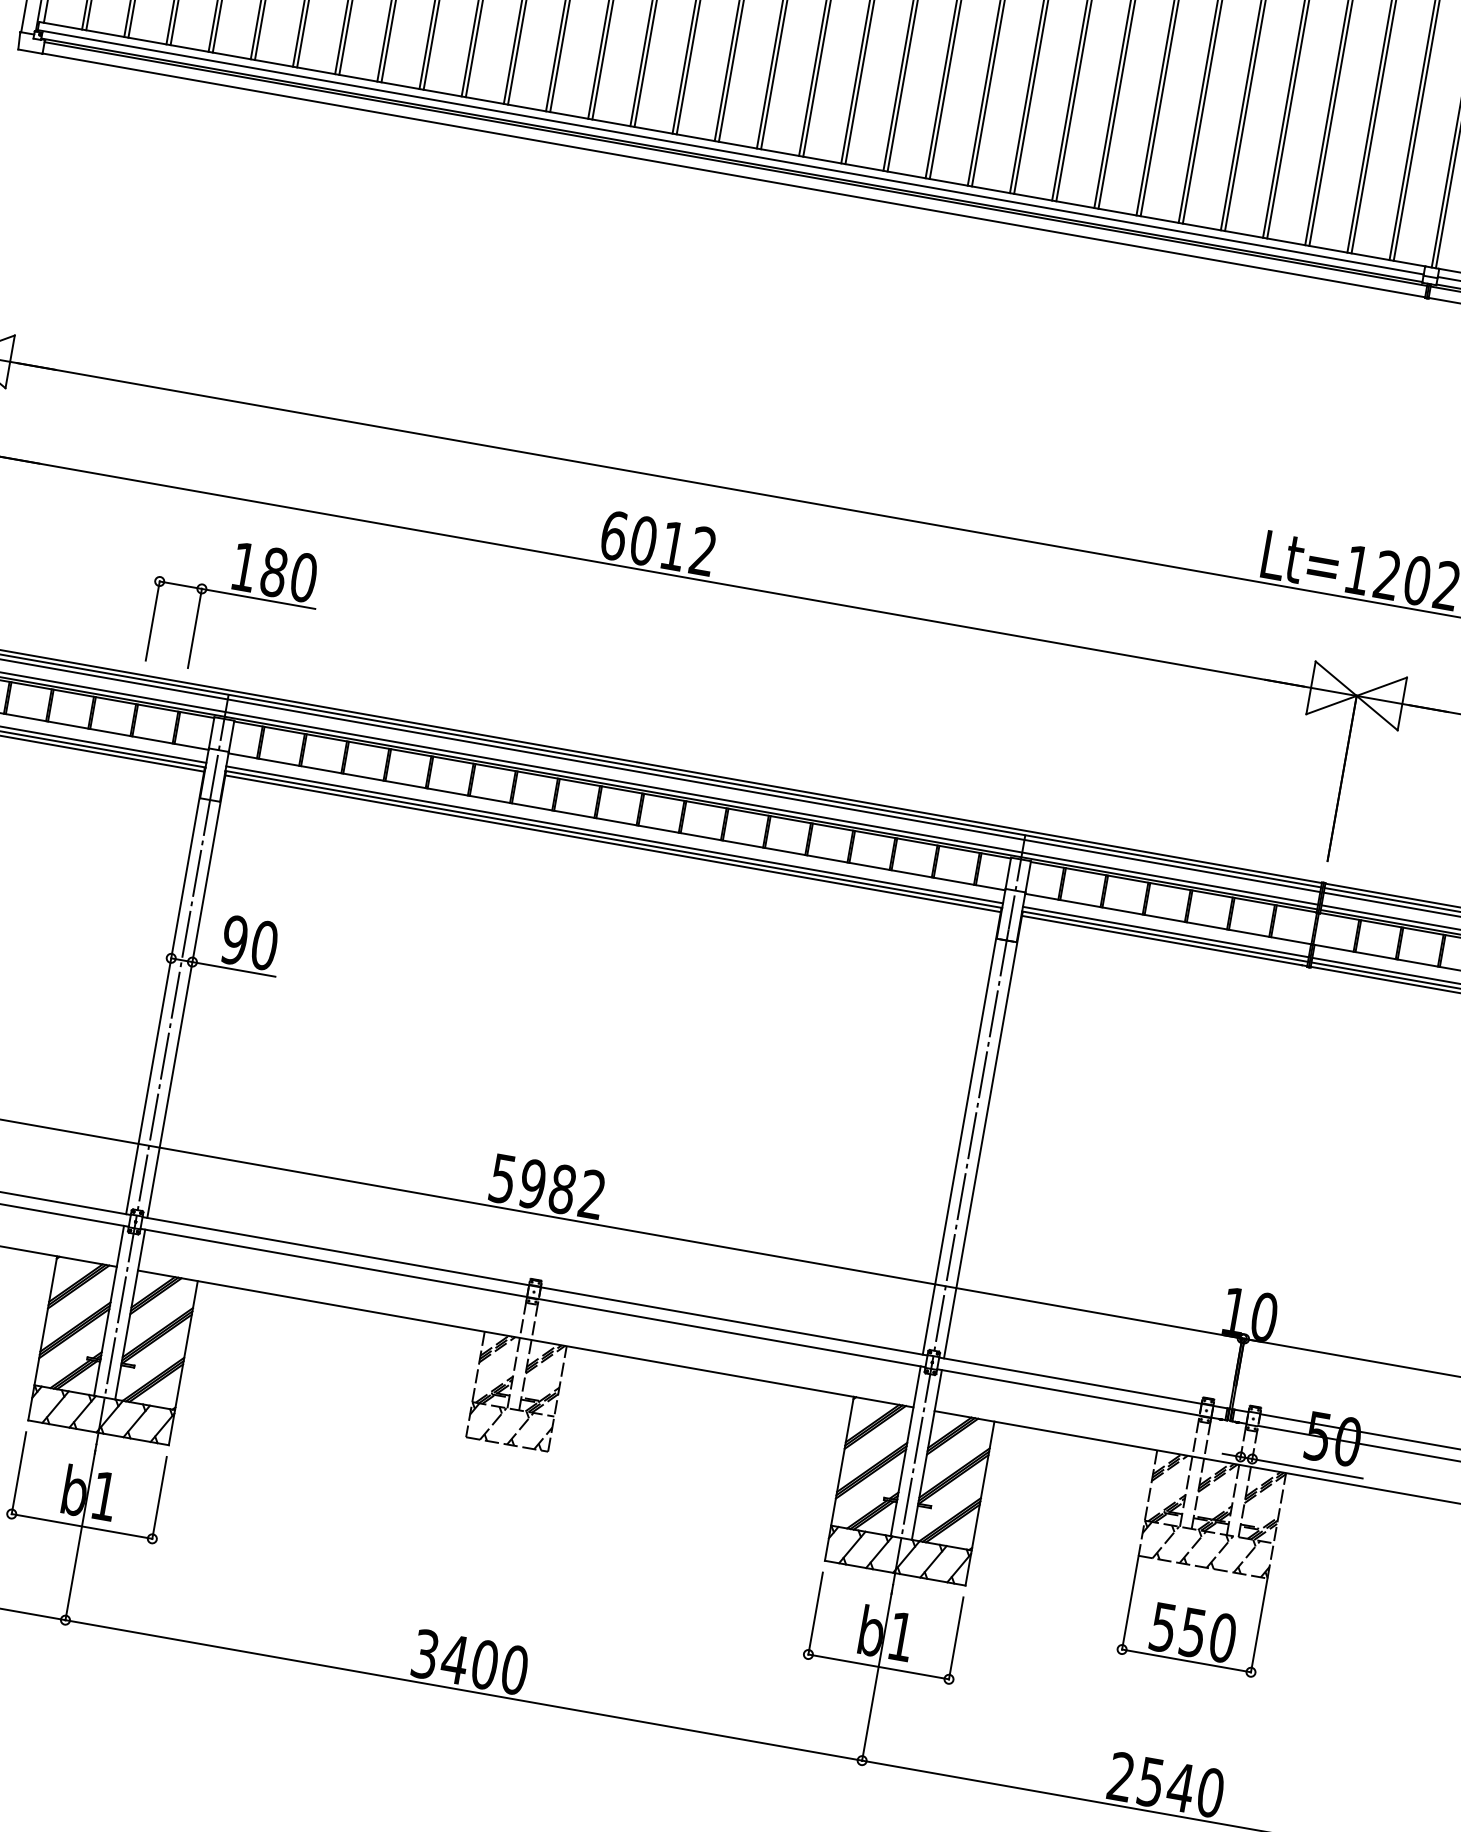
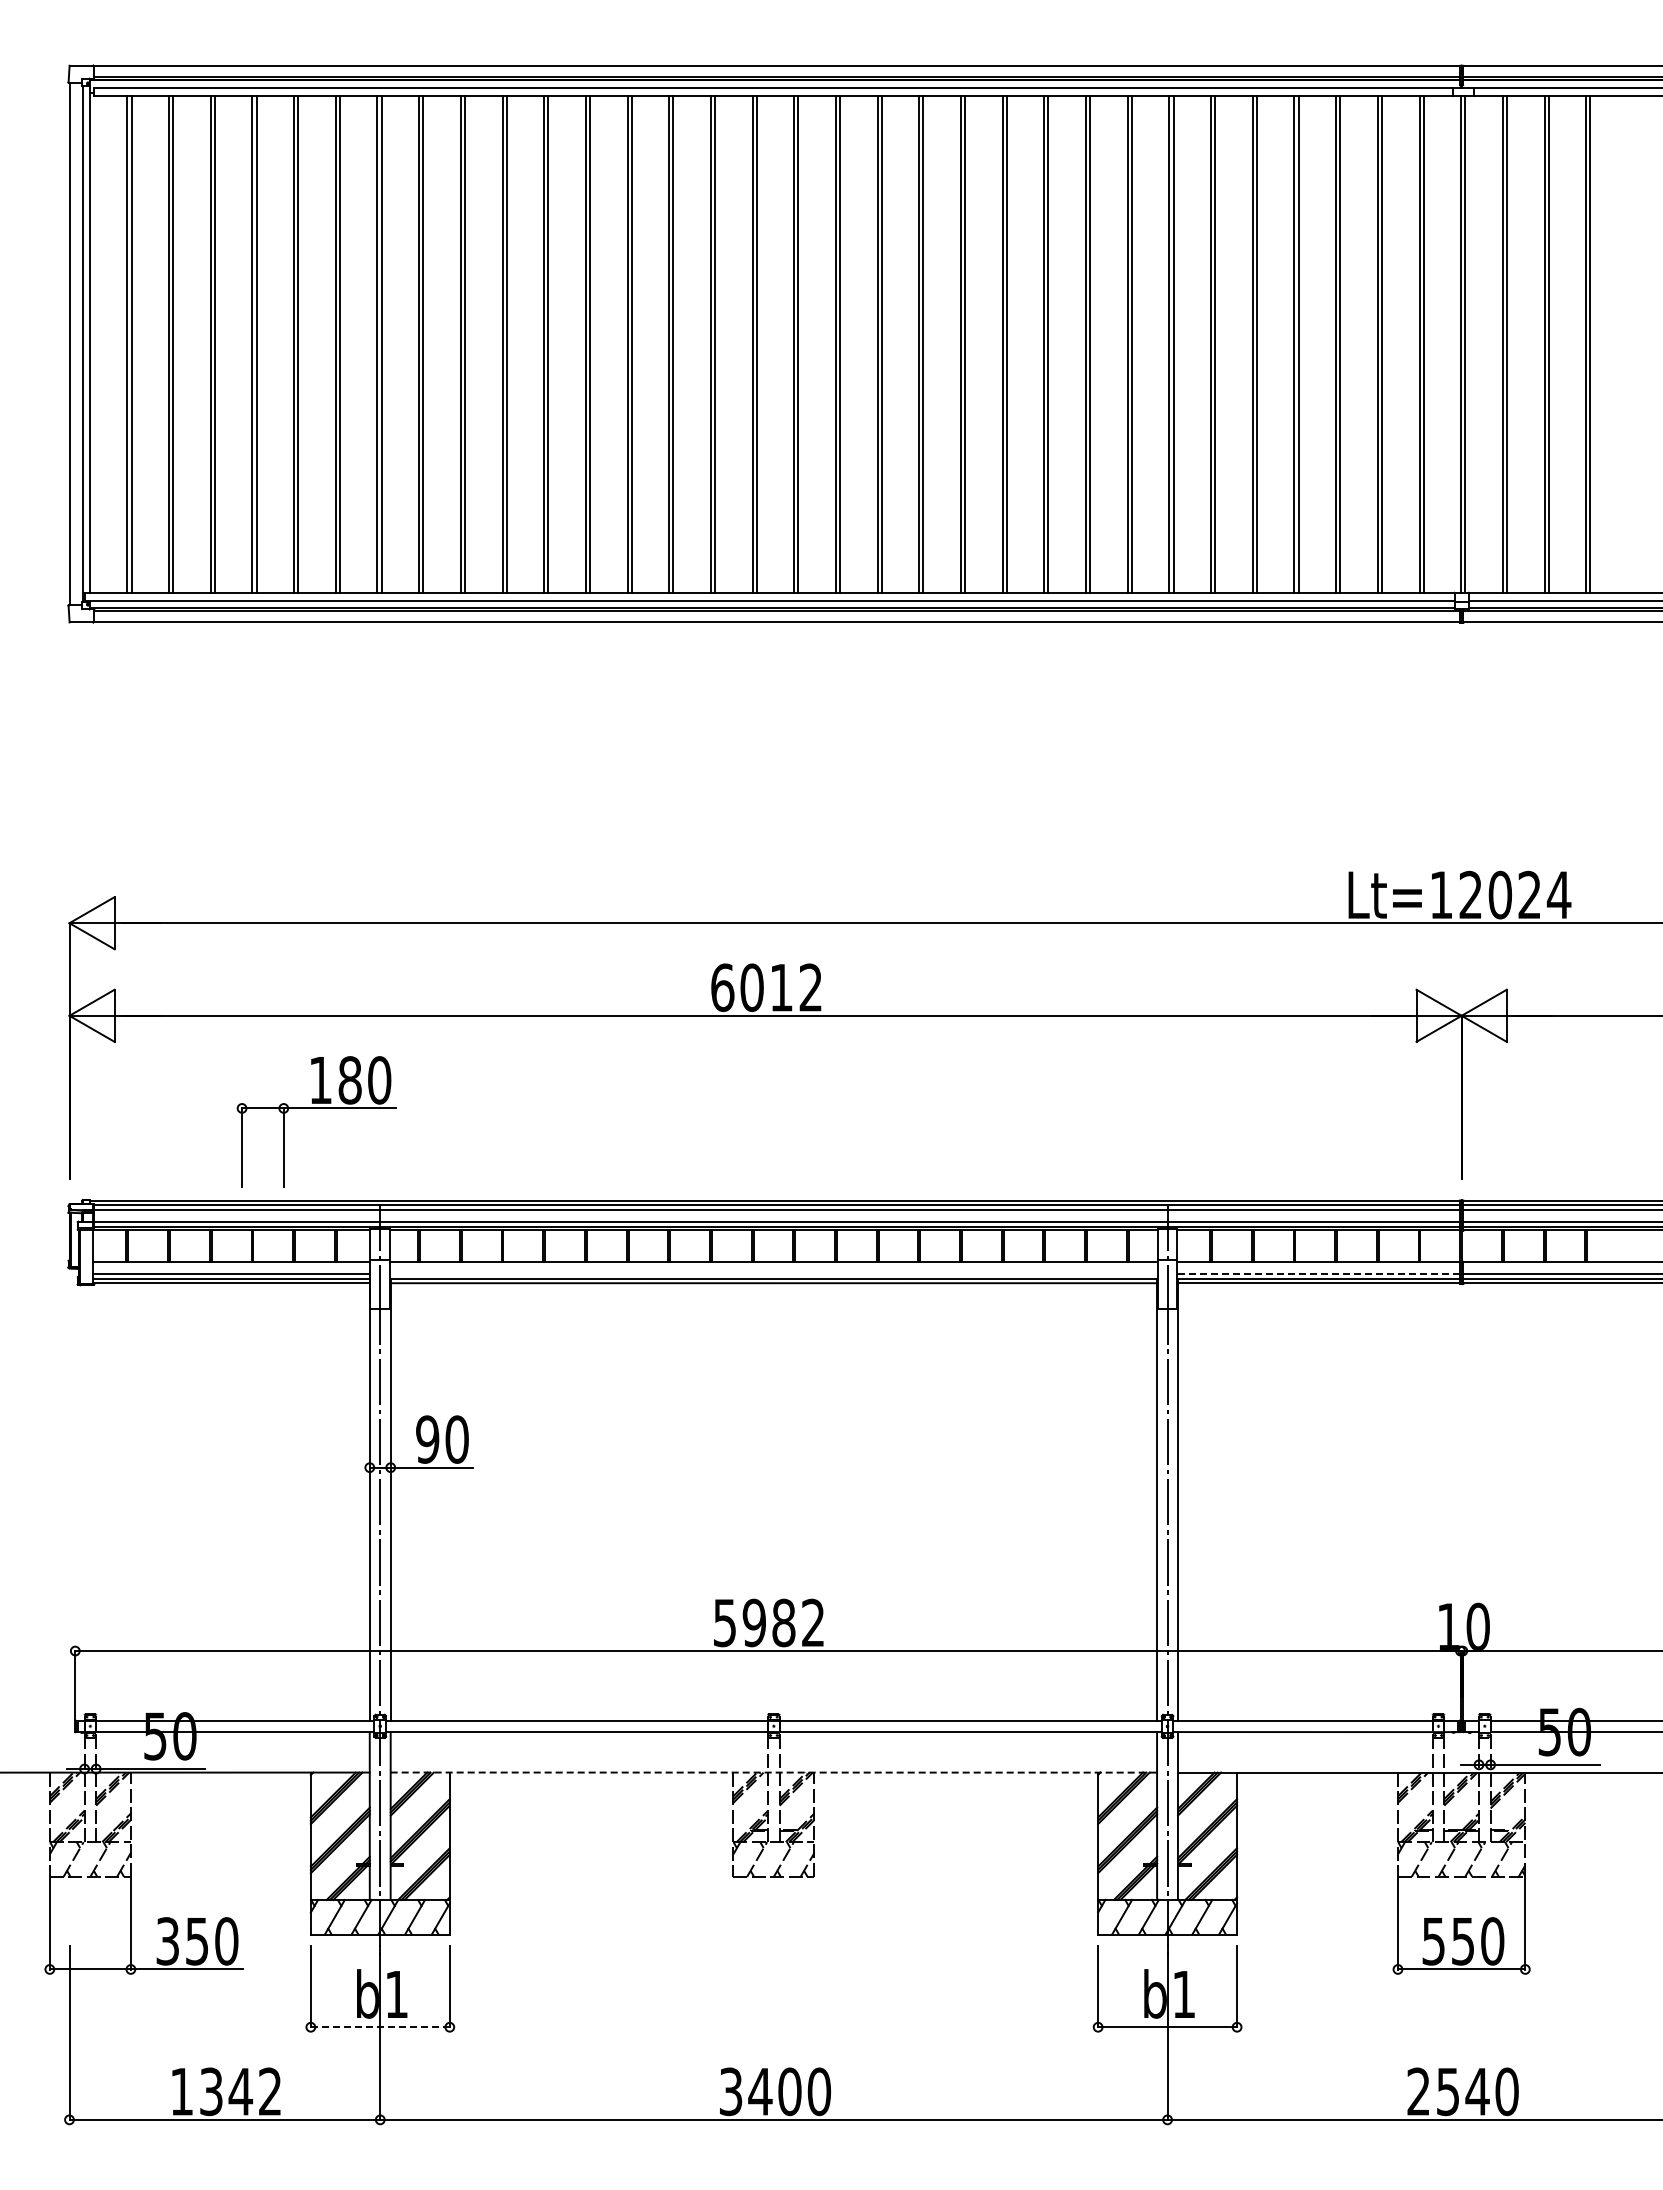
part: (235, 594) -> (316, 1108), moved
line: (614, 834) -> (773, 1274), removed
line: (1165, 932) -> (1318, 1274), solid -> dashed
line: (526, 1338) -> (774, 1772), solid -> dashed
line: (82, 1526) -> (380, 2027), solid -> dashed

